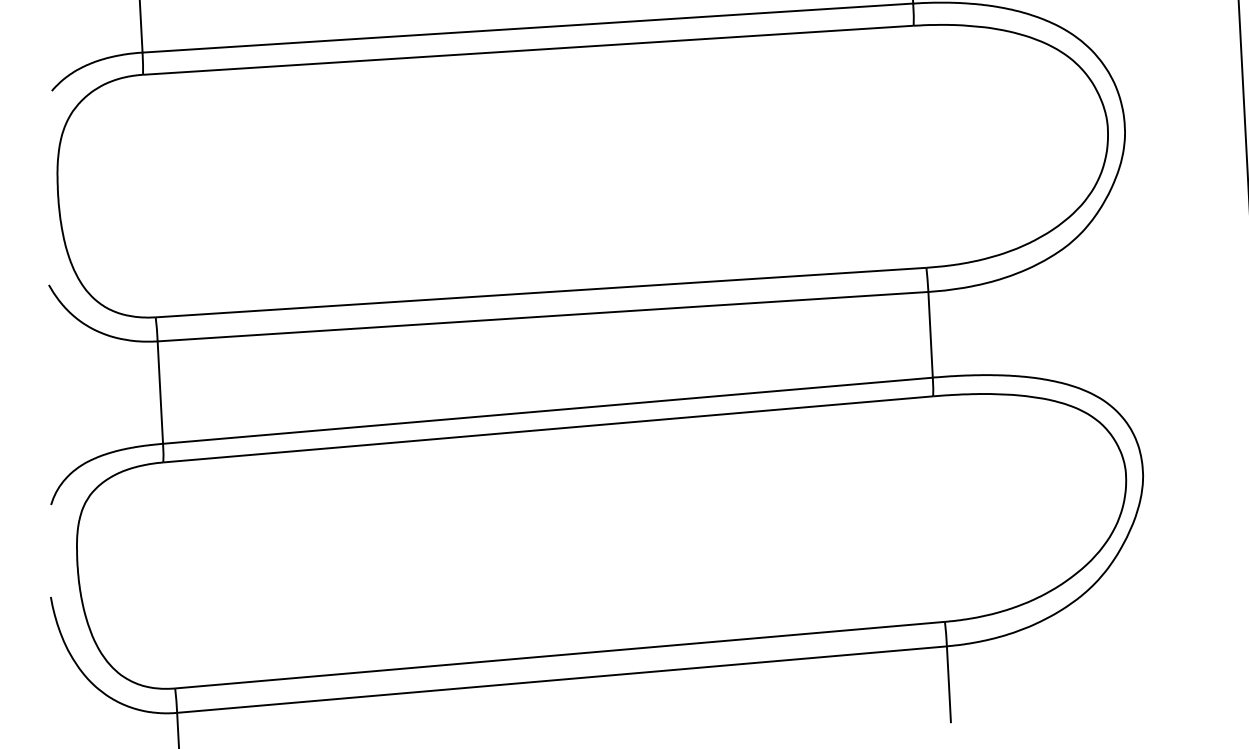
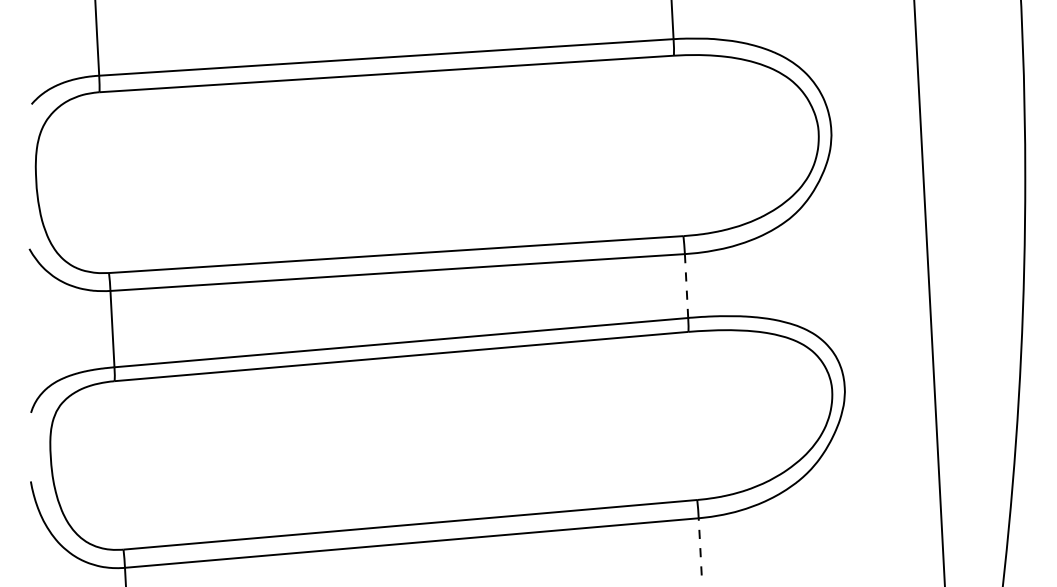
line: (930, 335) -> (686, 286), solid -> dashed
line: (949, 685) -> (700, 547), solid -> dashed

